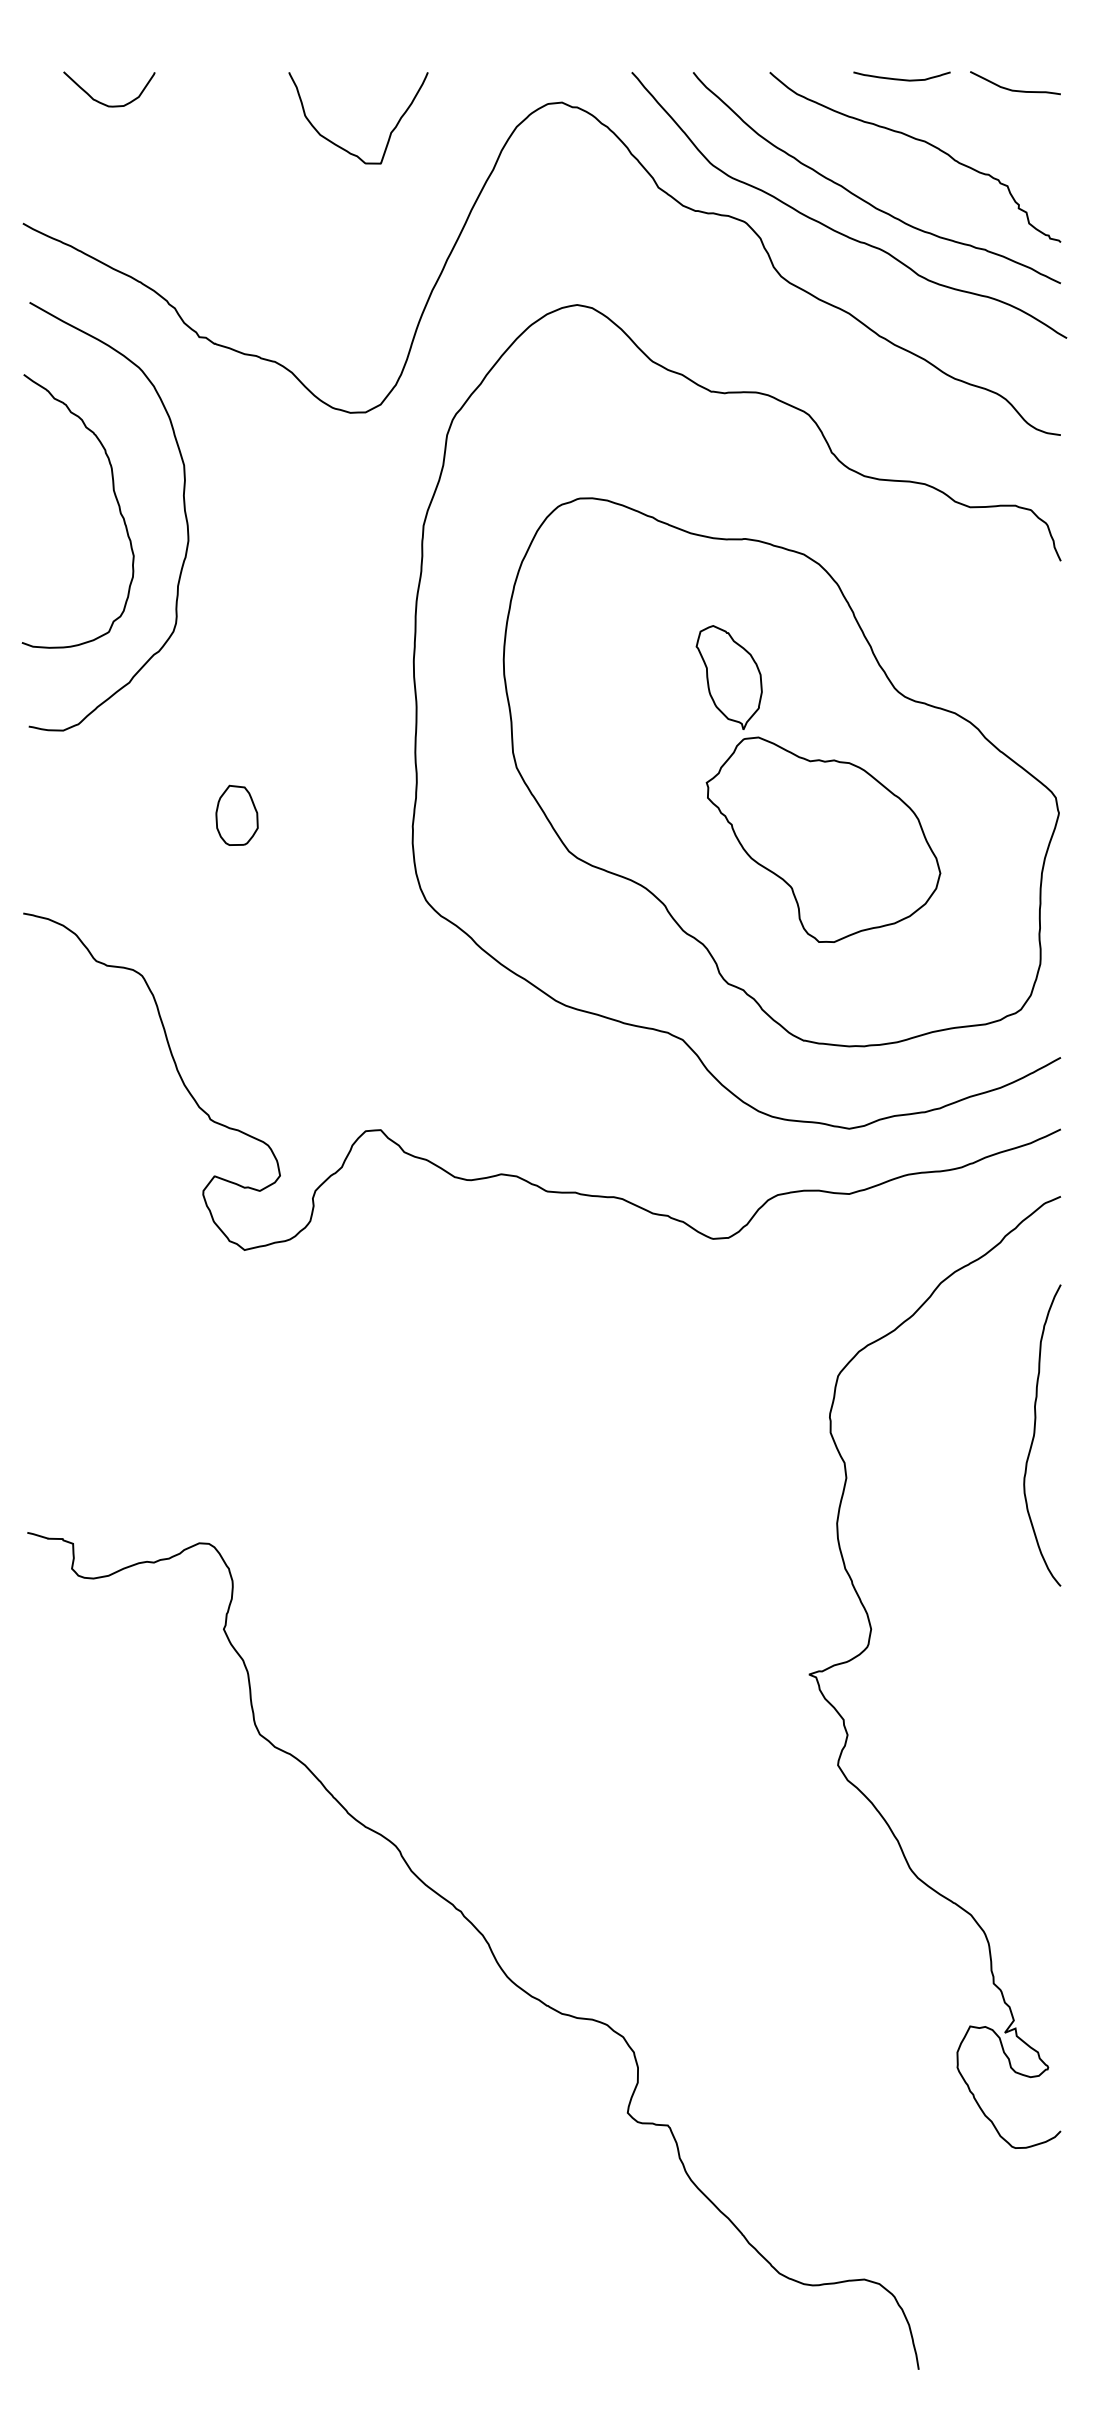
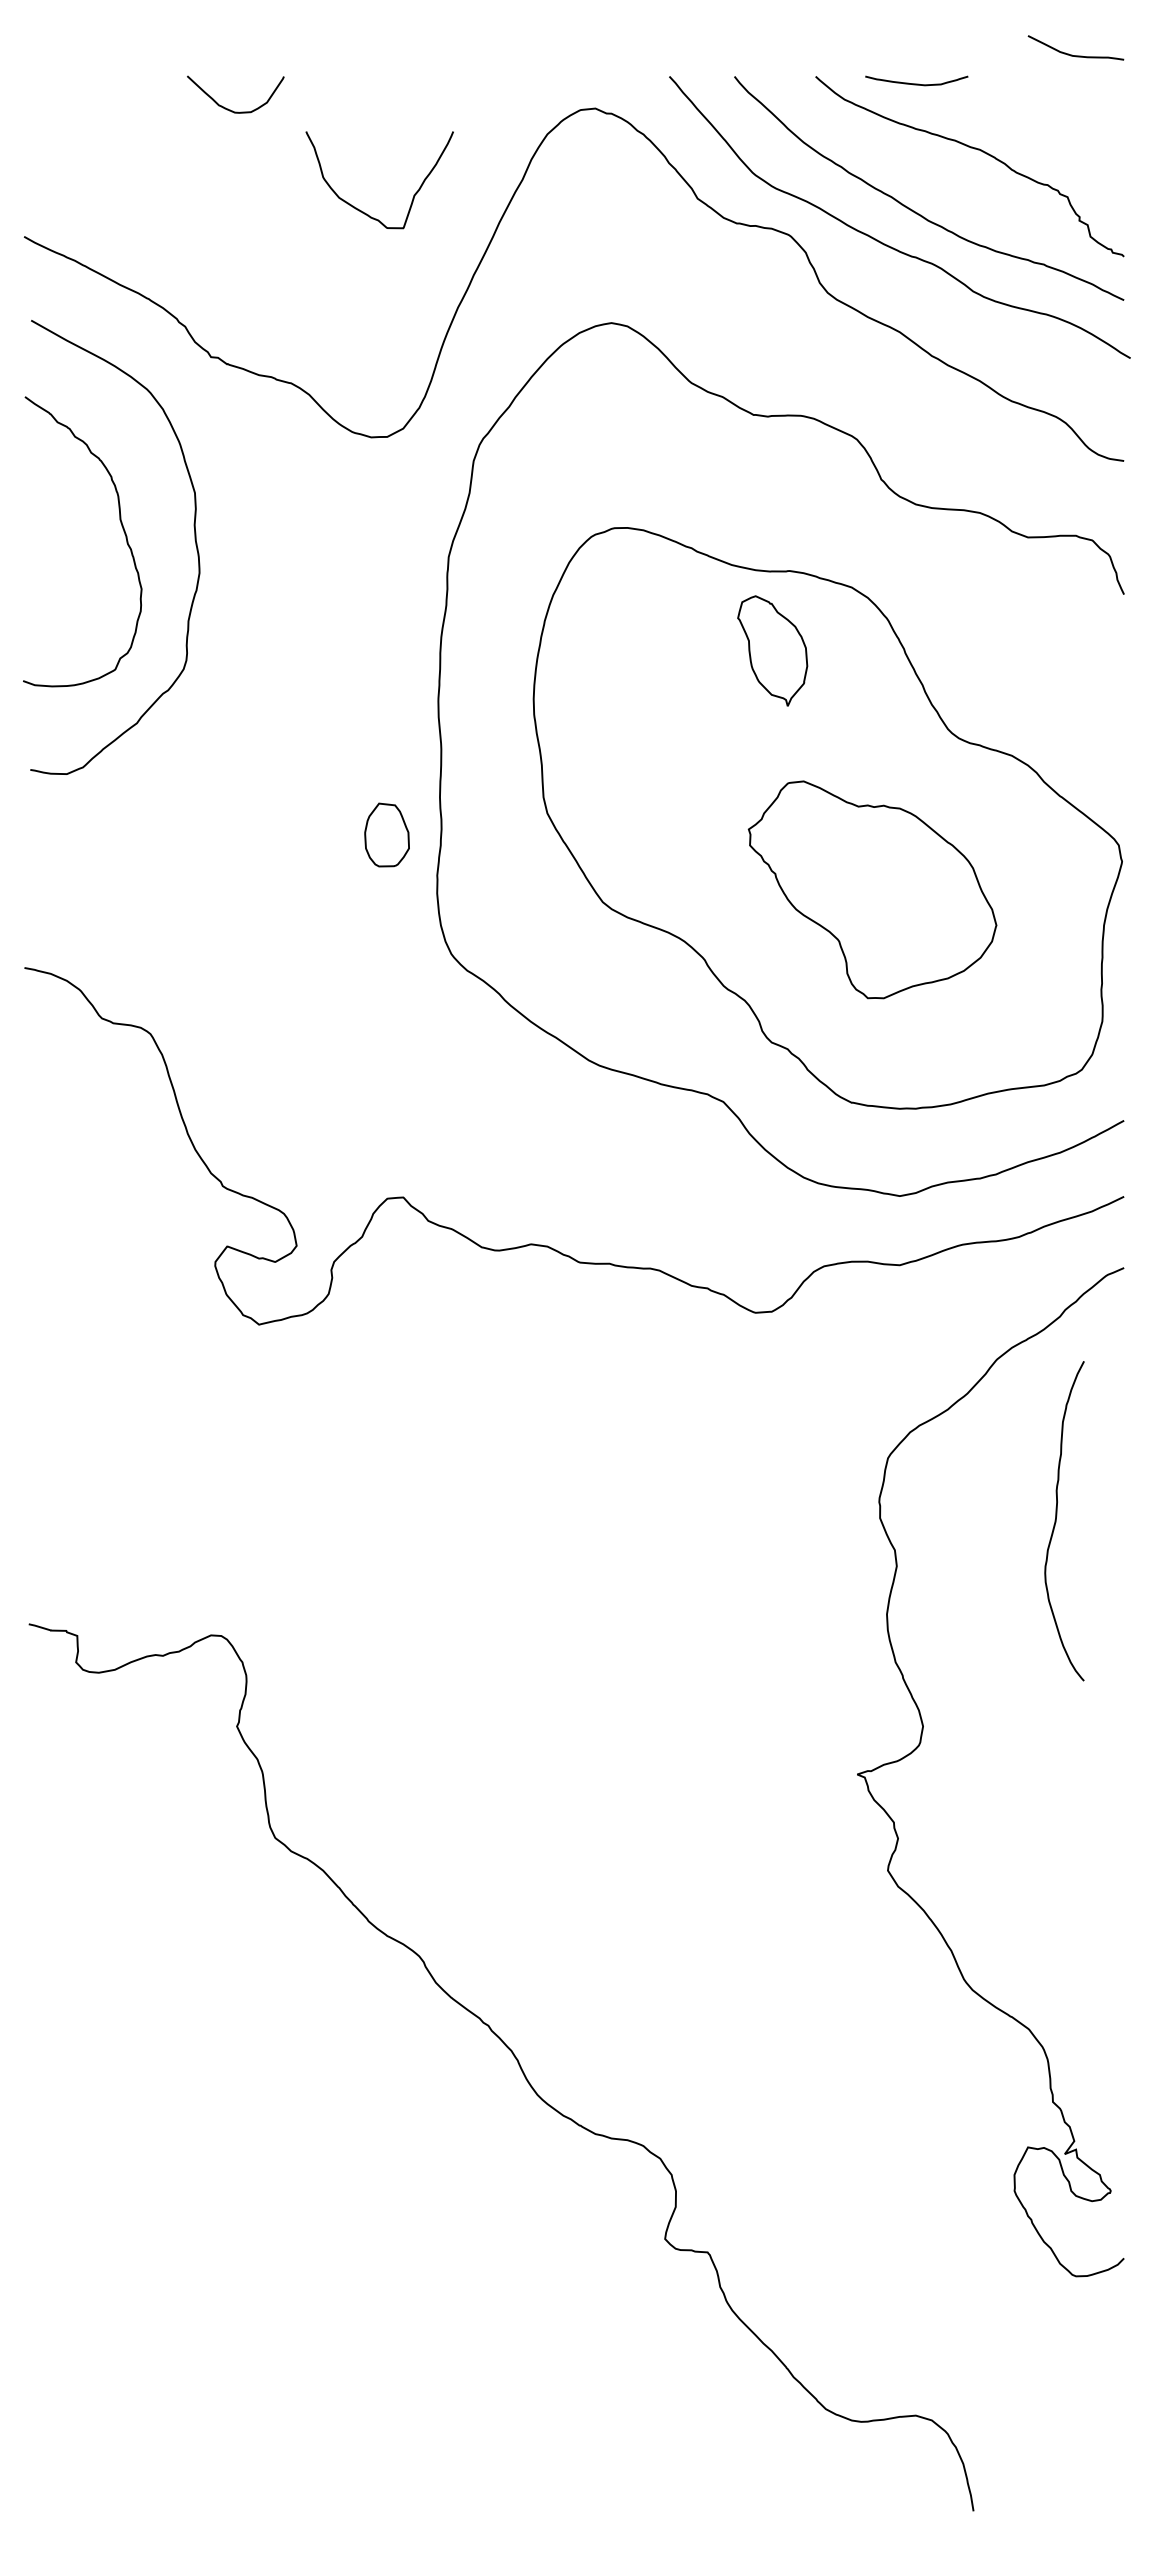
curve: (901, 78) -> (916, 83), moved
curve: (1012, 89) -> (1072, 54), moved
curve: (102, 102) -> (228, 108), moved
curve: (343, 147) -> (363, 211), moved
part: (729, 677) -> (772, 650), moved
part: (236, 814) -> (386, 834), moved
curve: (1034, 1435) -> (1056, 1521), moved

